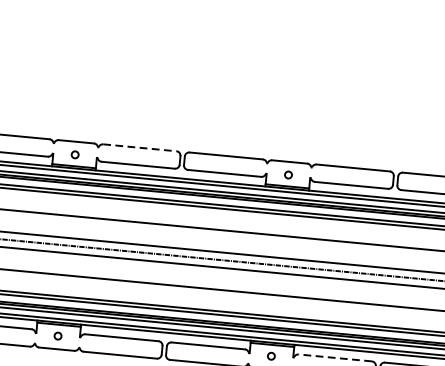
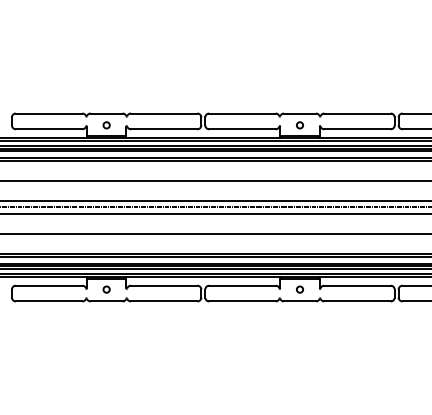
line: (140, 147) -> (164, 113), dashed -> solid
line: (335, 357) -> (357, 285), dashed -> solid

